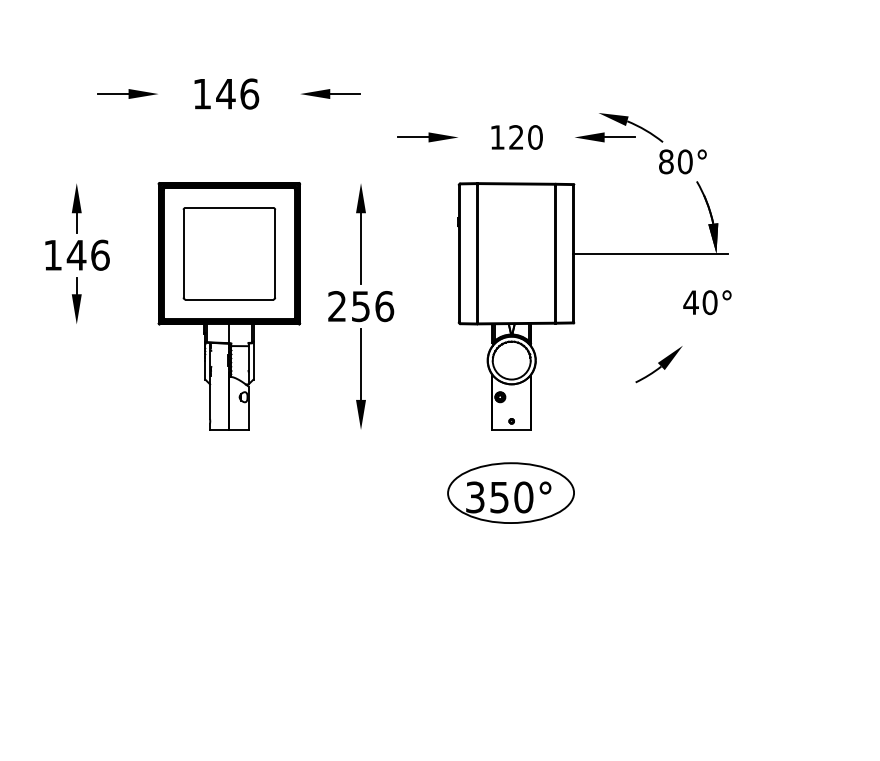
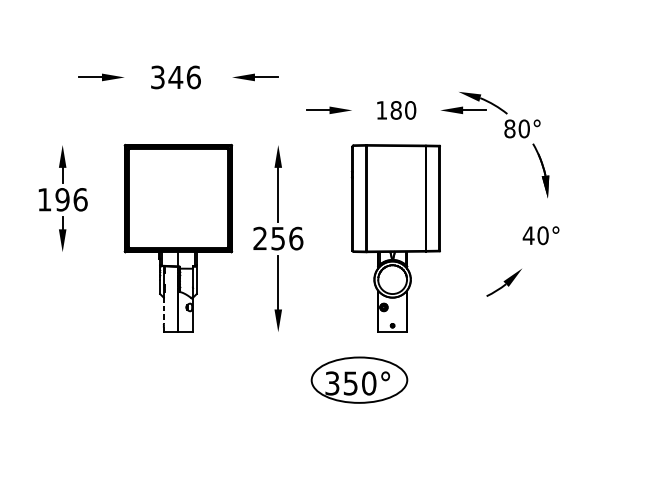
text: (202, 93) -> (158, 77), 146 -> 346
text: (516, 137) -> (396, 110), 120 -> 180
part: (228, 253) -> (177, 198), removed
line: (650, 253) -> (497, 198), removed
text: (76, 254) -> (62, 199), 146 -> 196
line: (210, 402) -> (164, 311), solid -> dashed
part: (510, 492) -> (359, 379), moved

